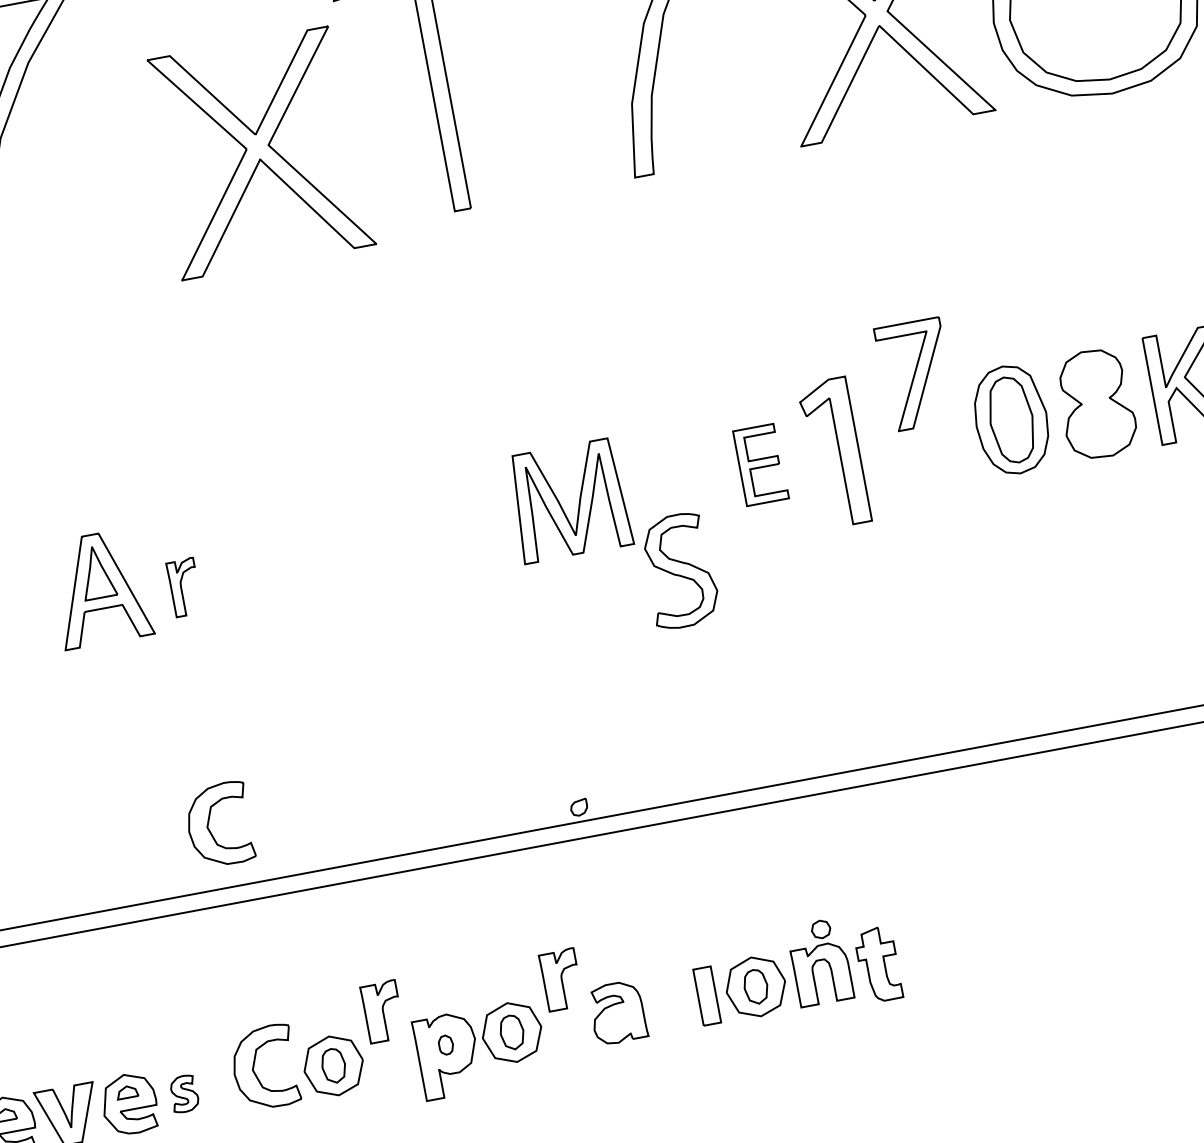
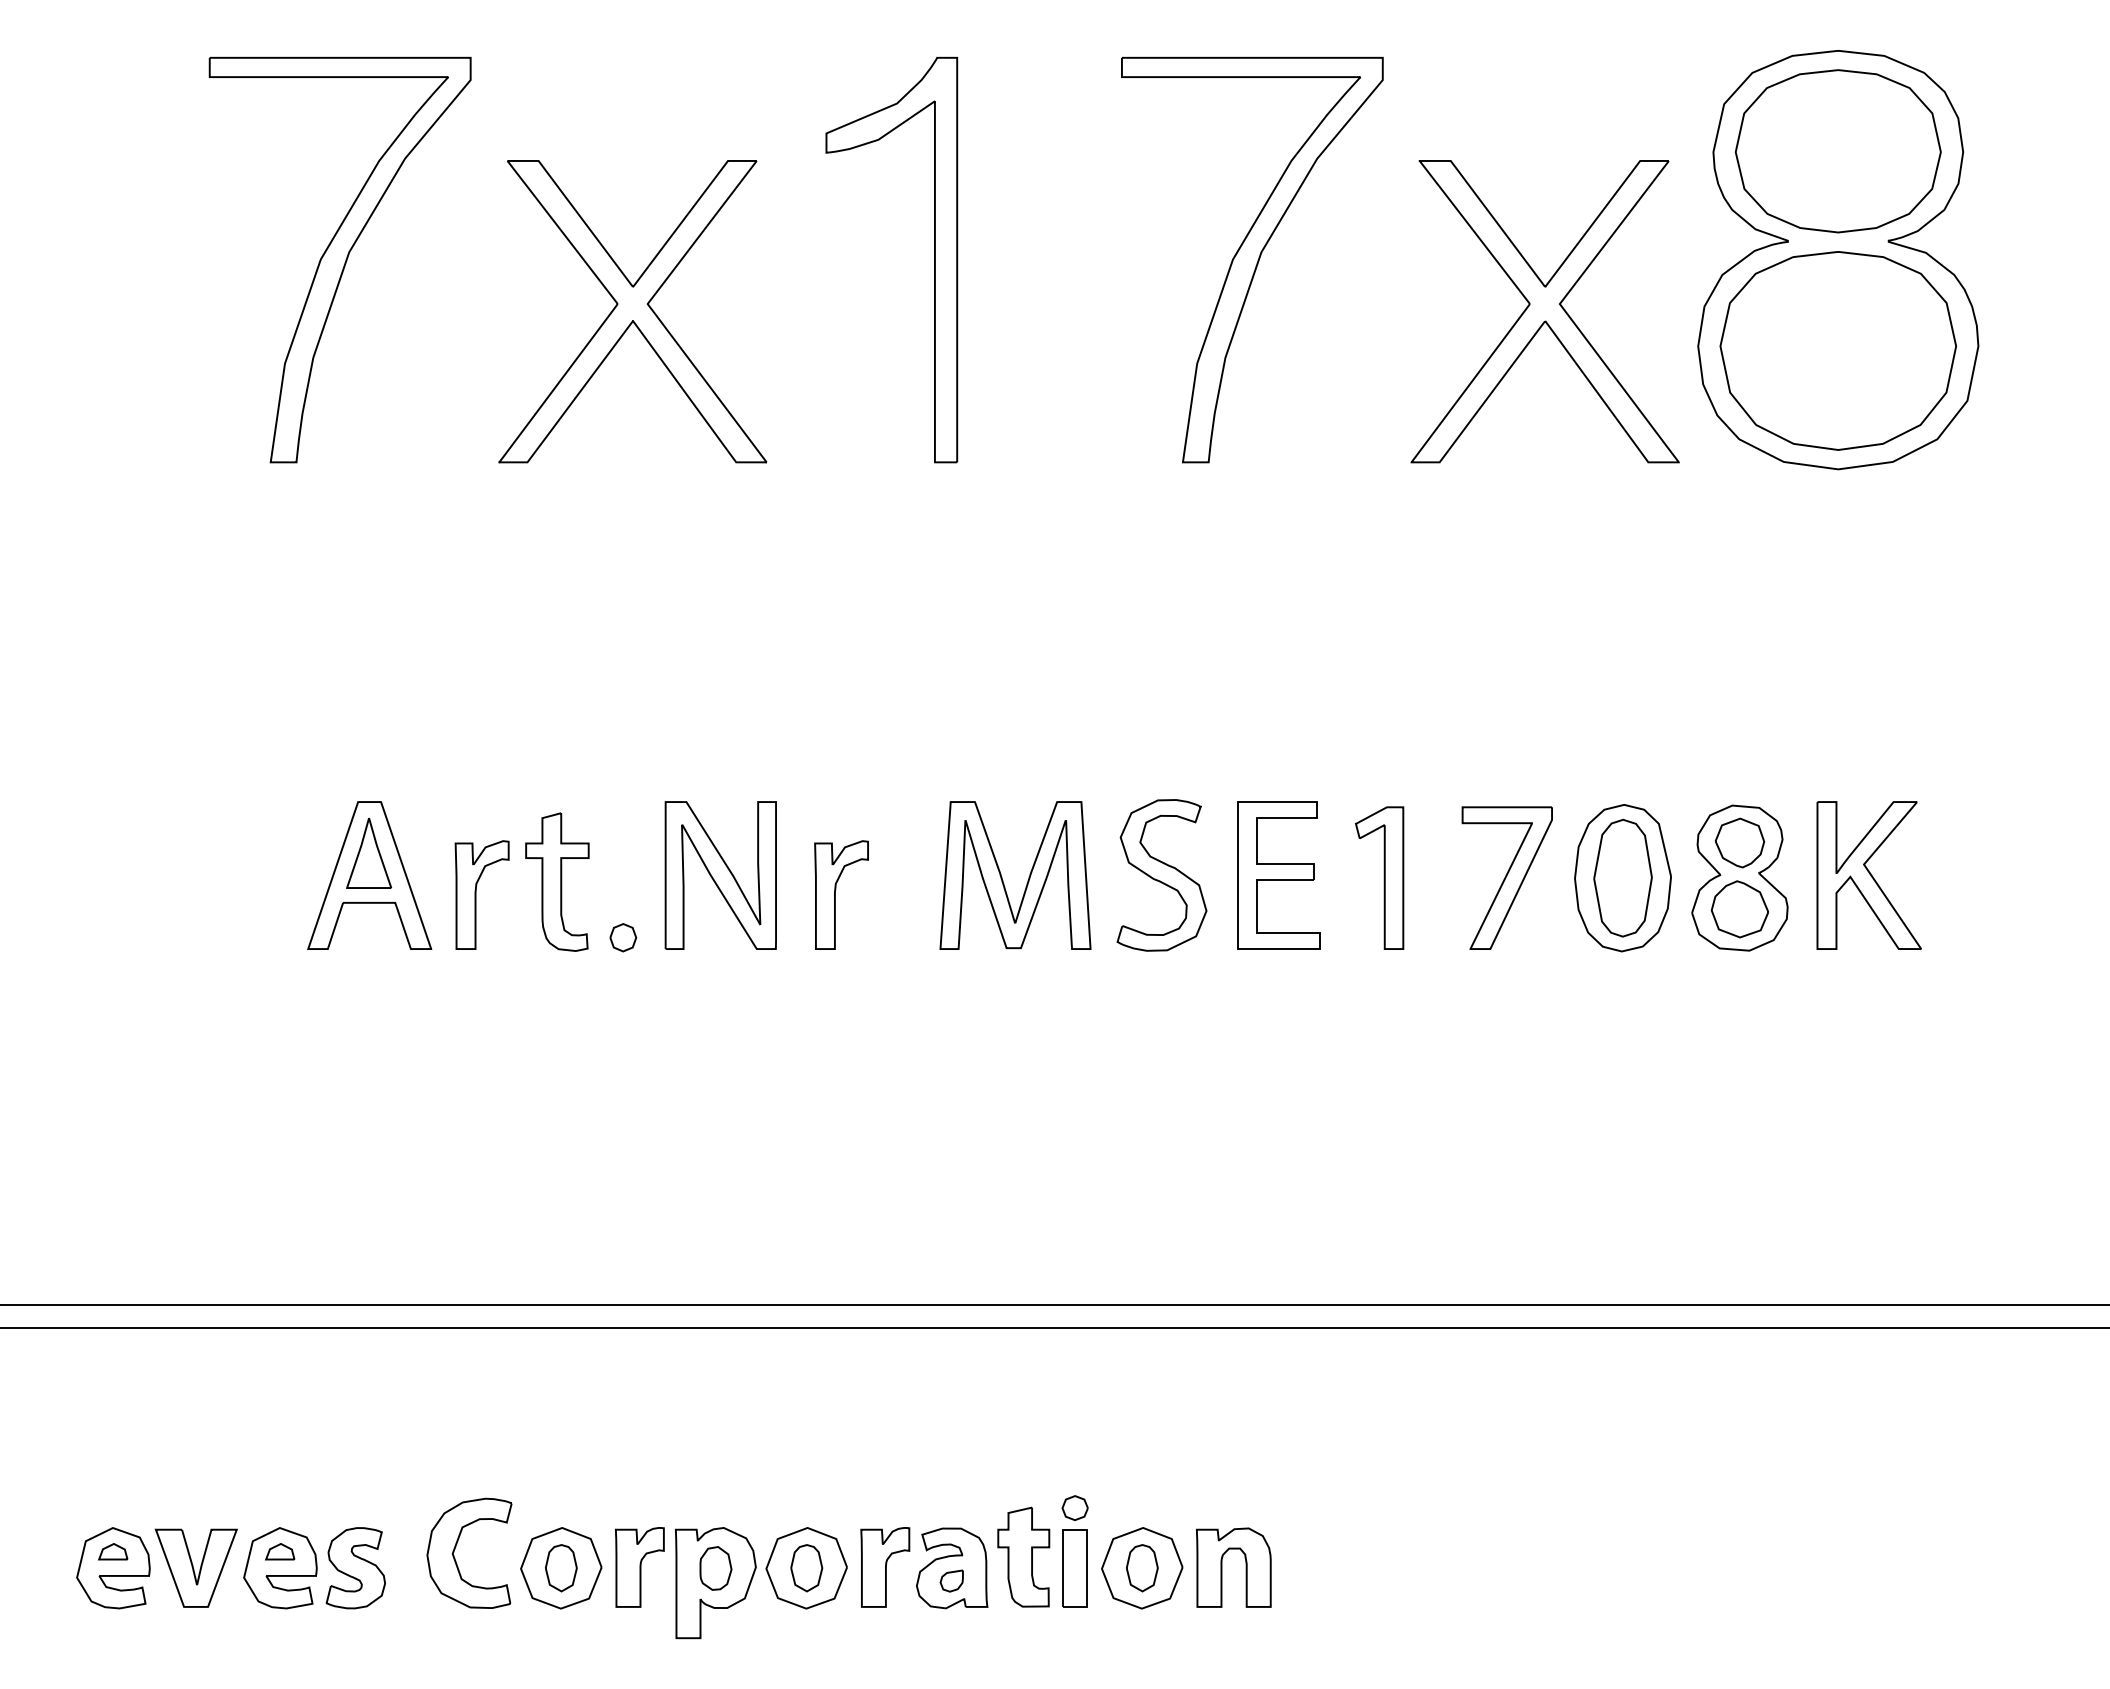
part: (258, 152) -> (632, 311), moved
part: (915, 374) -> (1506, 877), moved
part: (1092, 378) -> (1740, 842), added
part: (1100, 426) -> (1739, 909), added
part: (834, 452) -> (1379, 877), size x0.71
part: (760, 464) -> (1278, 875), size x1.43
part: (445, 538) -> (841, 894), added
part: (355, 540) -> (720, 875), added
part: (237, 567) -> (557, 881), added
part: (679, 571) -> (1161, 875), moved
part: (184, 587) -> (481, 894), size x1.43
part: (293, 599) -> (623, 937), added
part: (578, 807) -> (951, 1580), moved
part: (209, 821) -> (456, 1212), removed
part: (820, 929) -> (1074, 1507), moved
part: (878, 964) -> (1023, 1556), moved
part: (561, 979) -> (885, 1567), moved
part: (382, 1011) -> (639, 1567), moved
part: (445, 1045) -> (715, 1568), size x1.67
part: (184, 1094) -> (355, 1568), size x1.67

